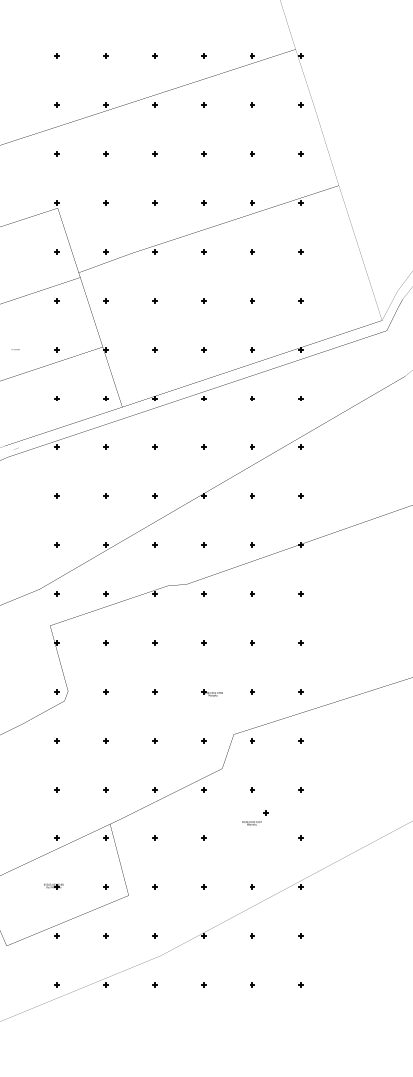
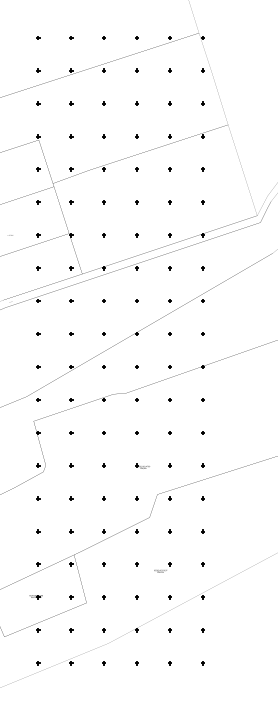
part: (254, 817) -> (162, 567), moved

